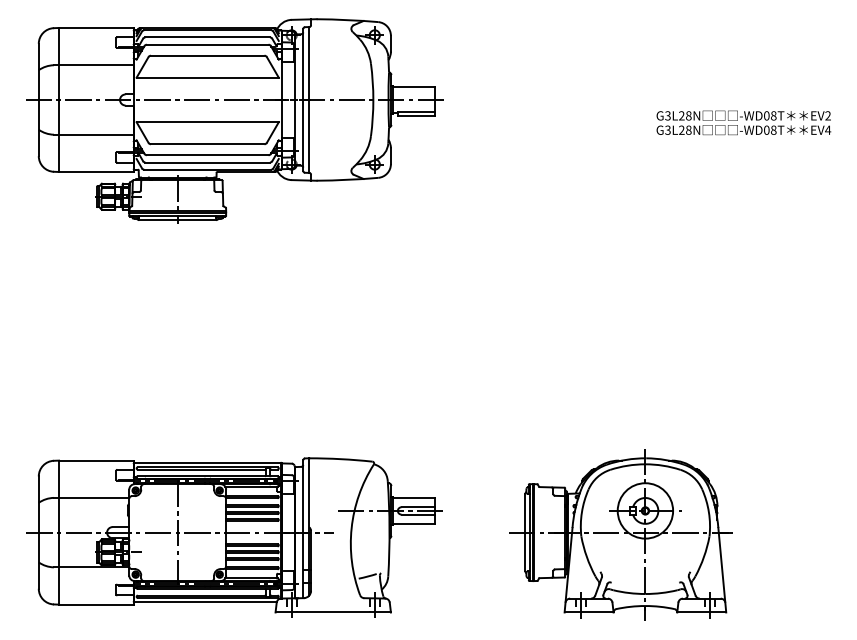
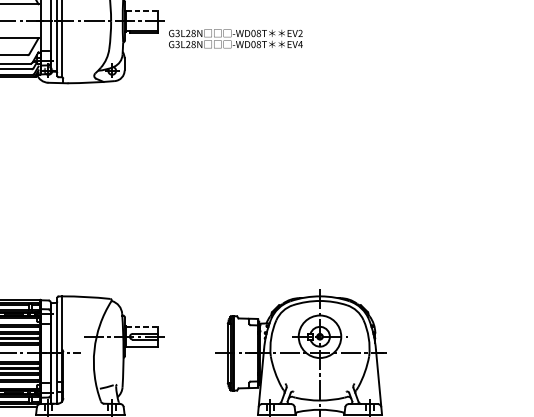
line: (414, 87) -> (142, 11), solid -> dashed
text: (743, 122) -> (235, 38), moved
line: (414, 498) -> (142, 327), solid -> dashed

